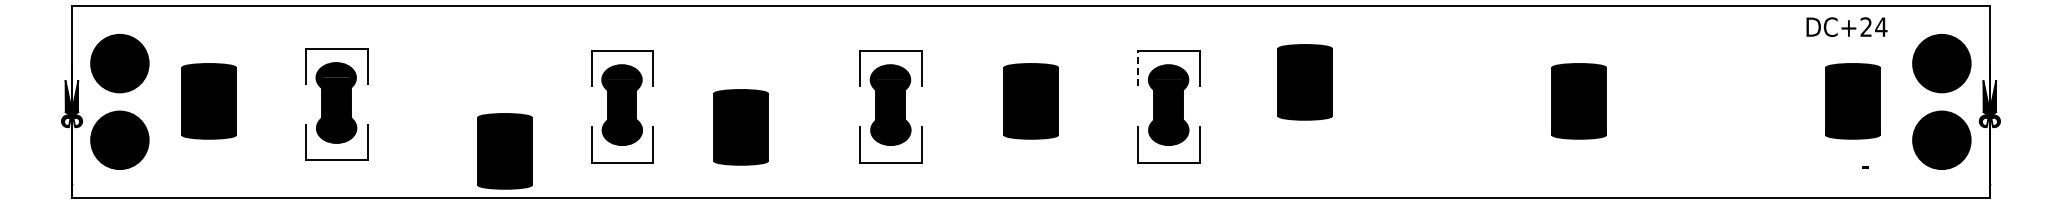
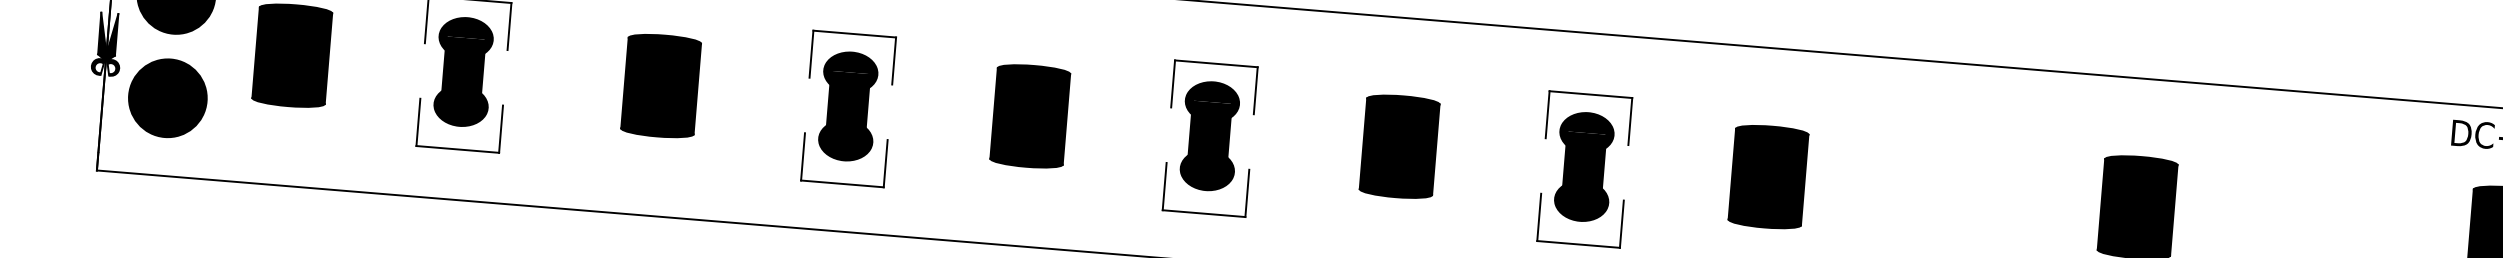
line: (1138, 68) -> (1547, 114), dashed -> solid
part: (1304, 82) -> (1767, 177), moved
part: (740, 127) -> (1029, 116), moved
part: (504, 151) -> (660, 86), moved

